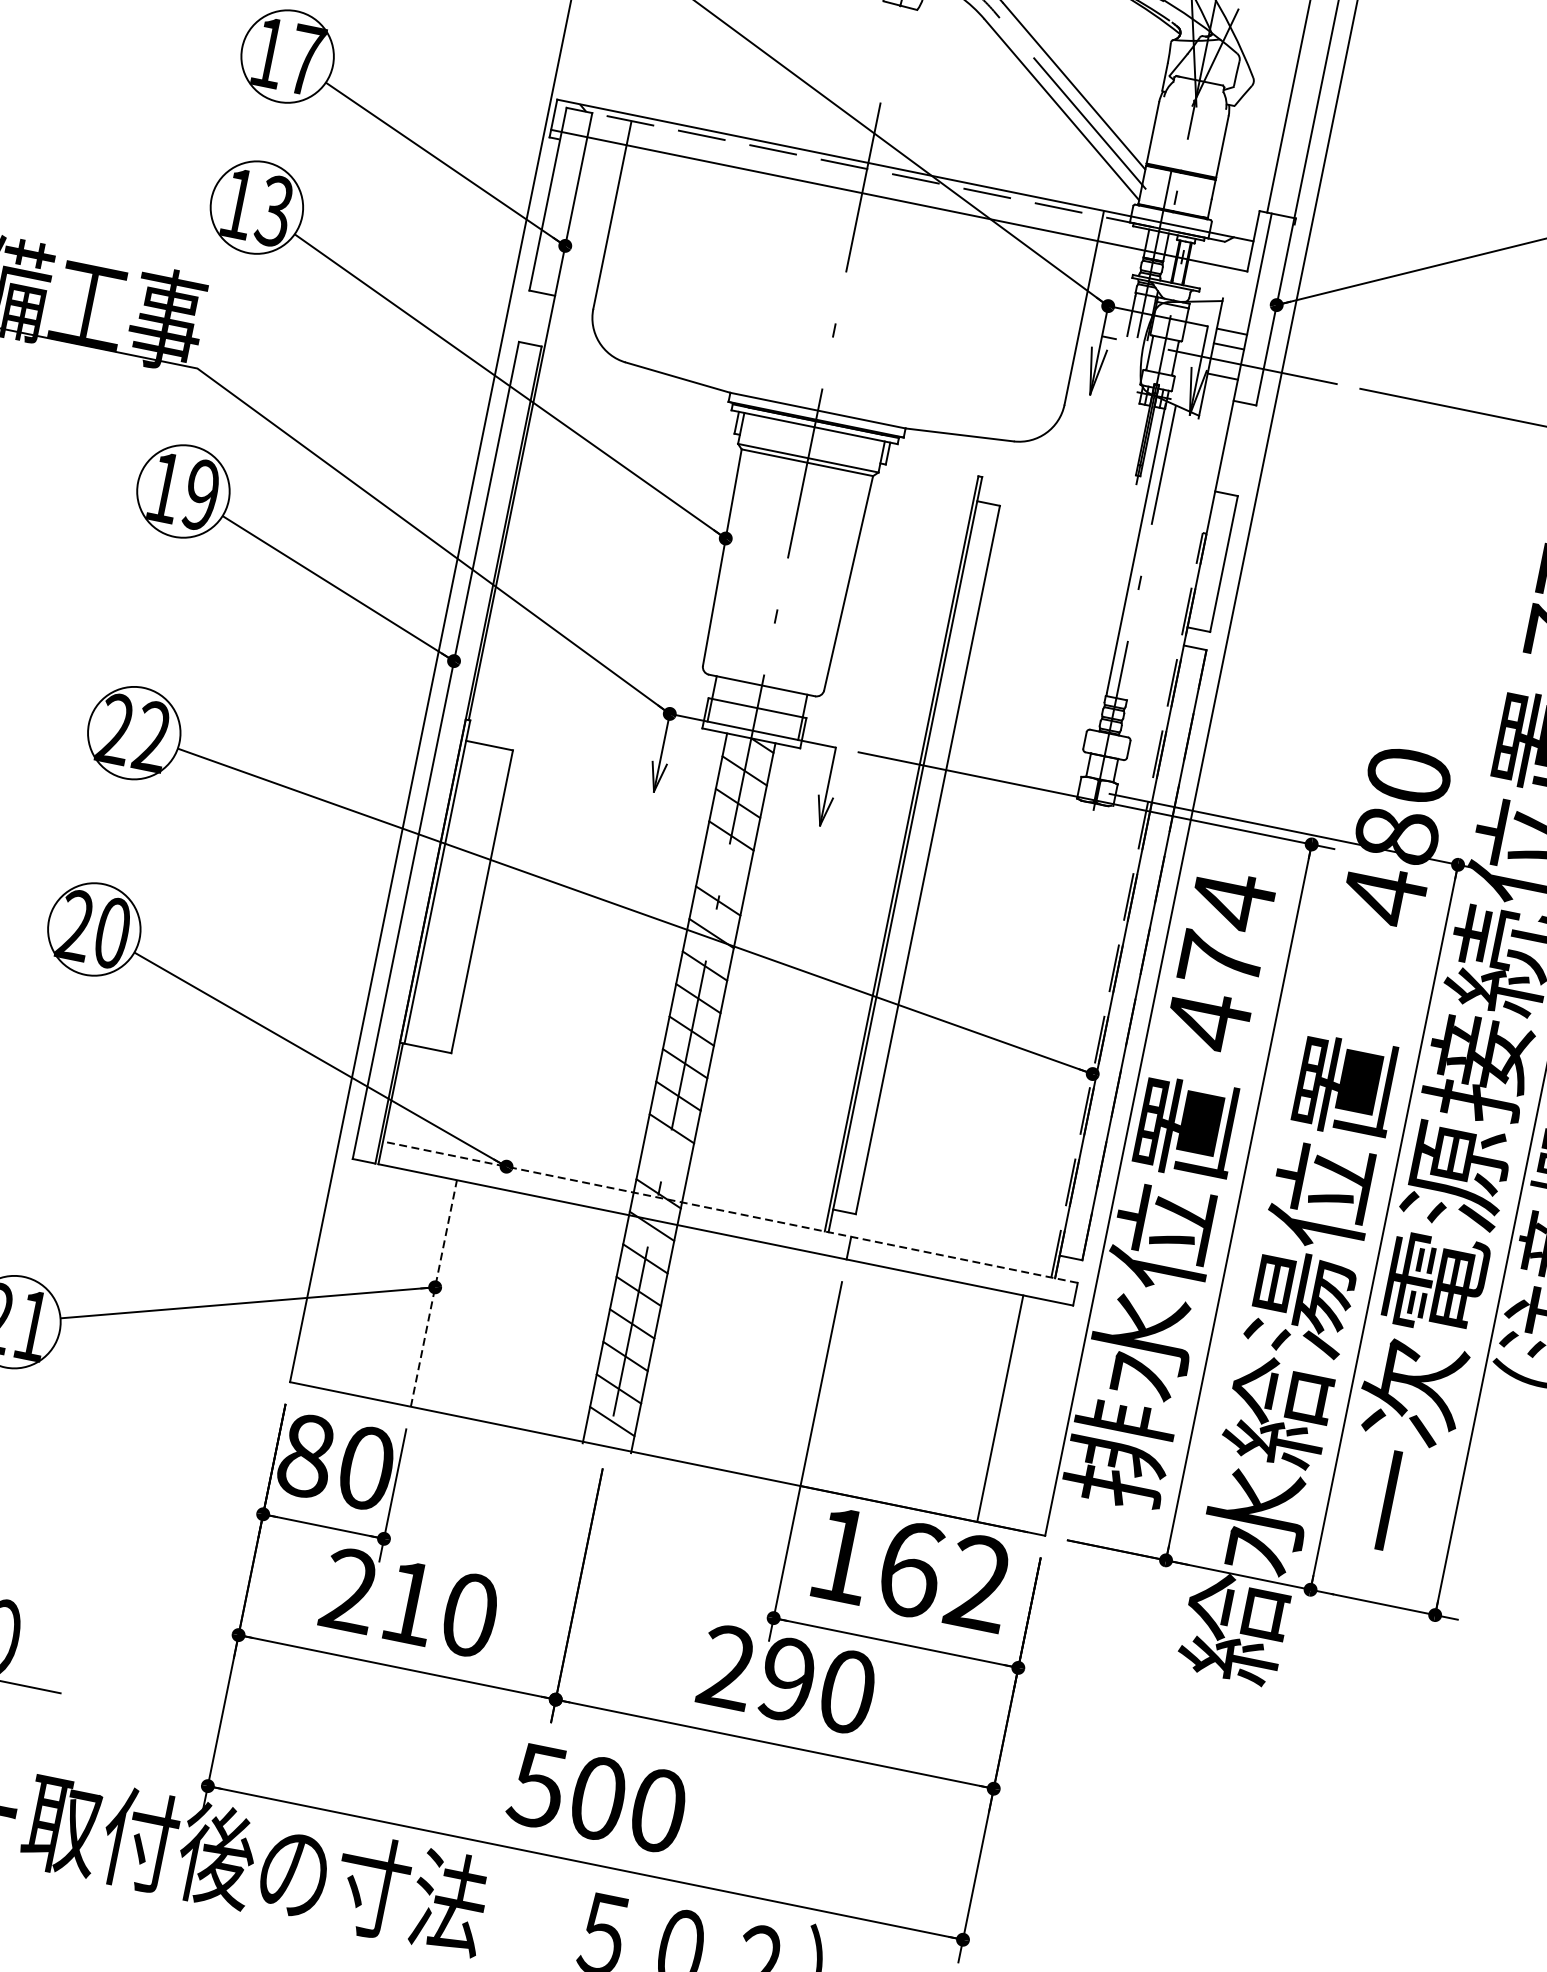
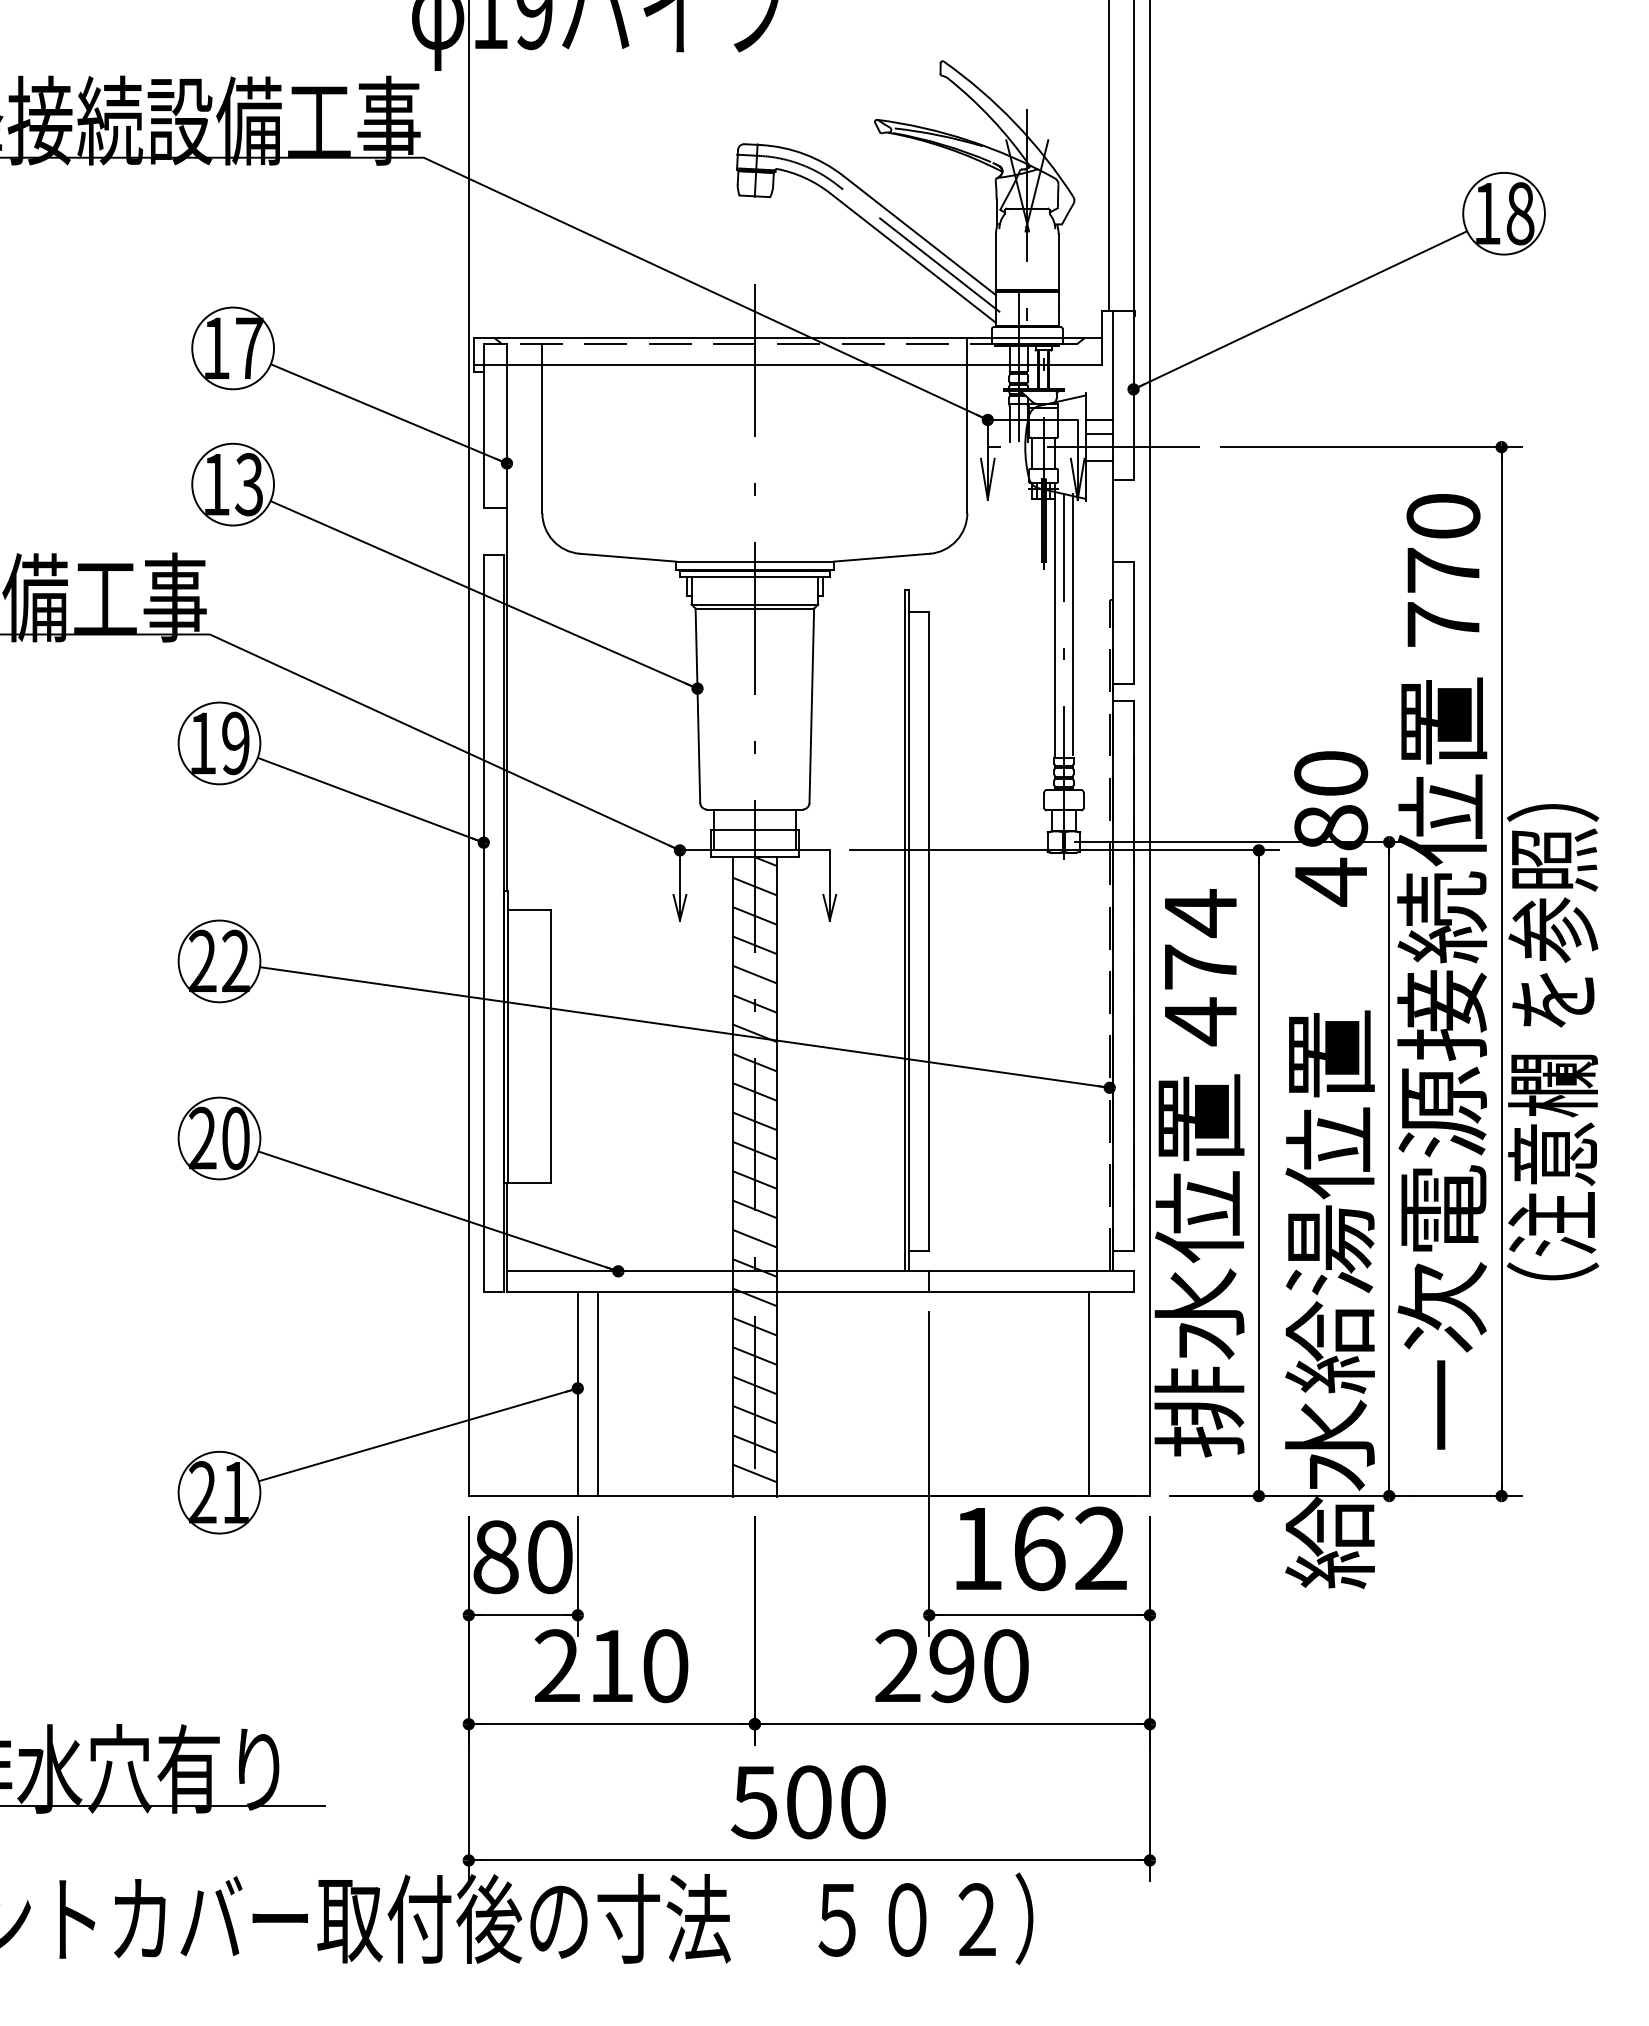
line: (1157, 552) -> (1073, 624), added
line: (724, 868) -> (754, 974), added
line: (664, 1161) -> (754, 1238), added
line: (729, 1212) -> (819, 1271), dashed -> solid
line: (433, 1292) -> (577, 1393), dashed -> solid
line: (456, 1297) -> (598, 1393), added

